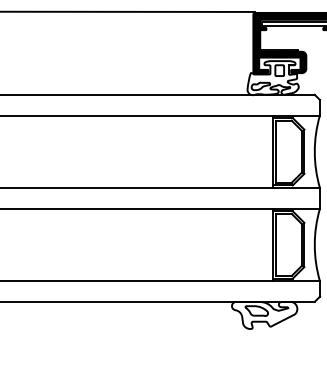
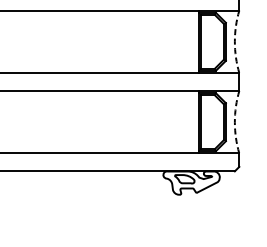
arc: (314, 151) -> (234, 41), solid -> dashed
arc: (314, 244) -> (234, 121), solid -> dashed

